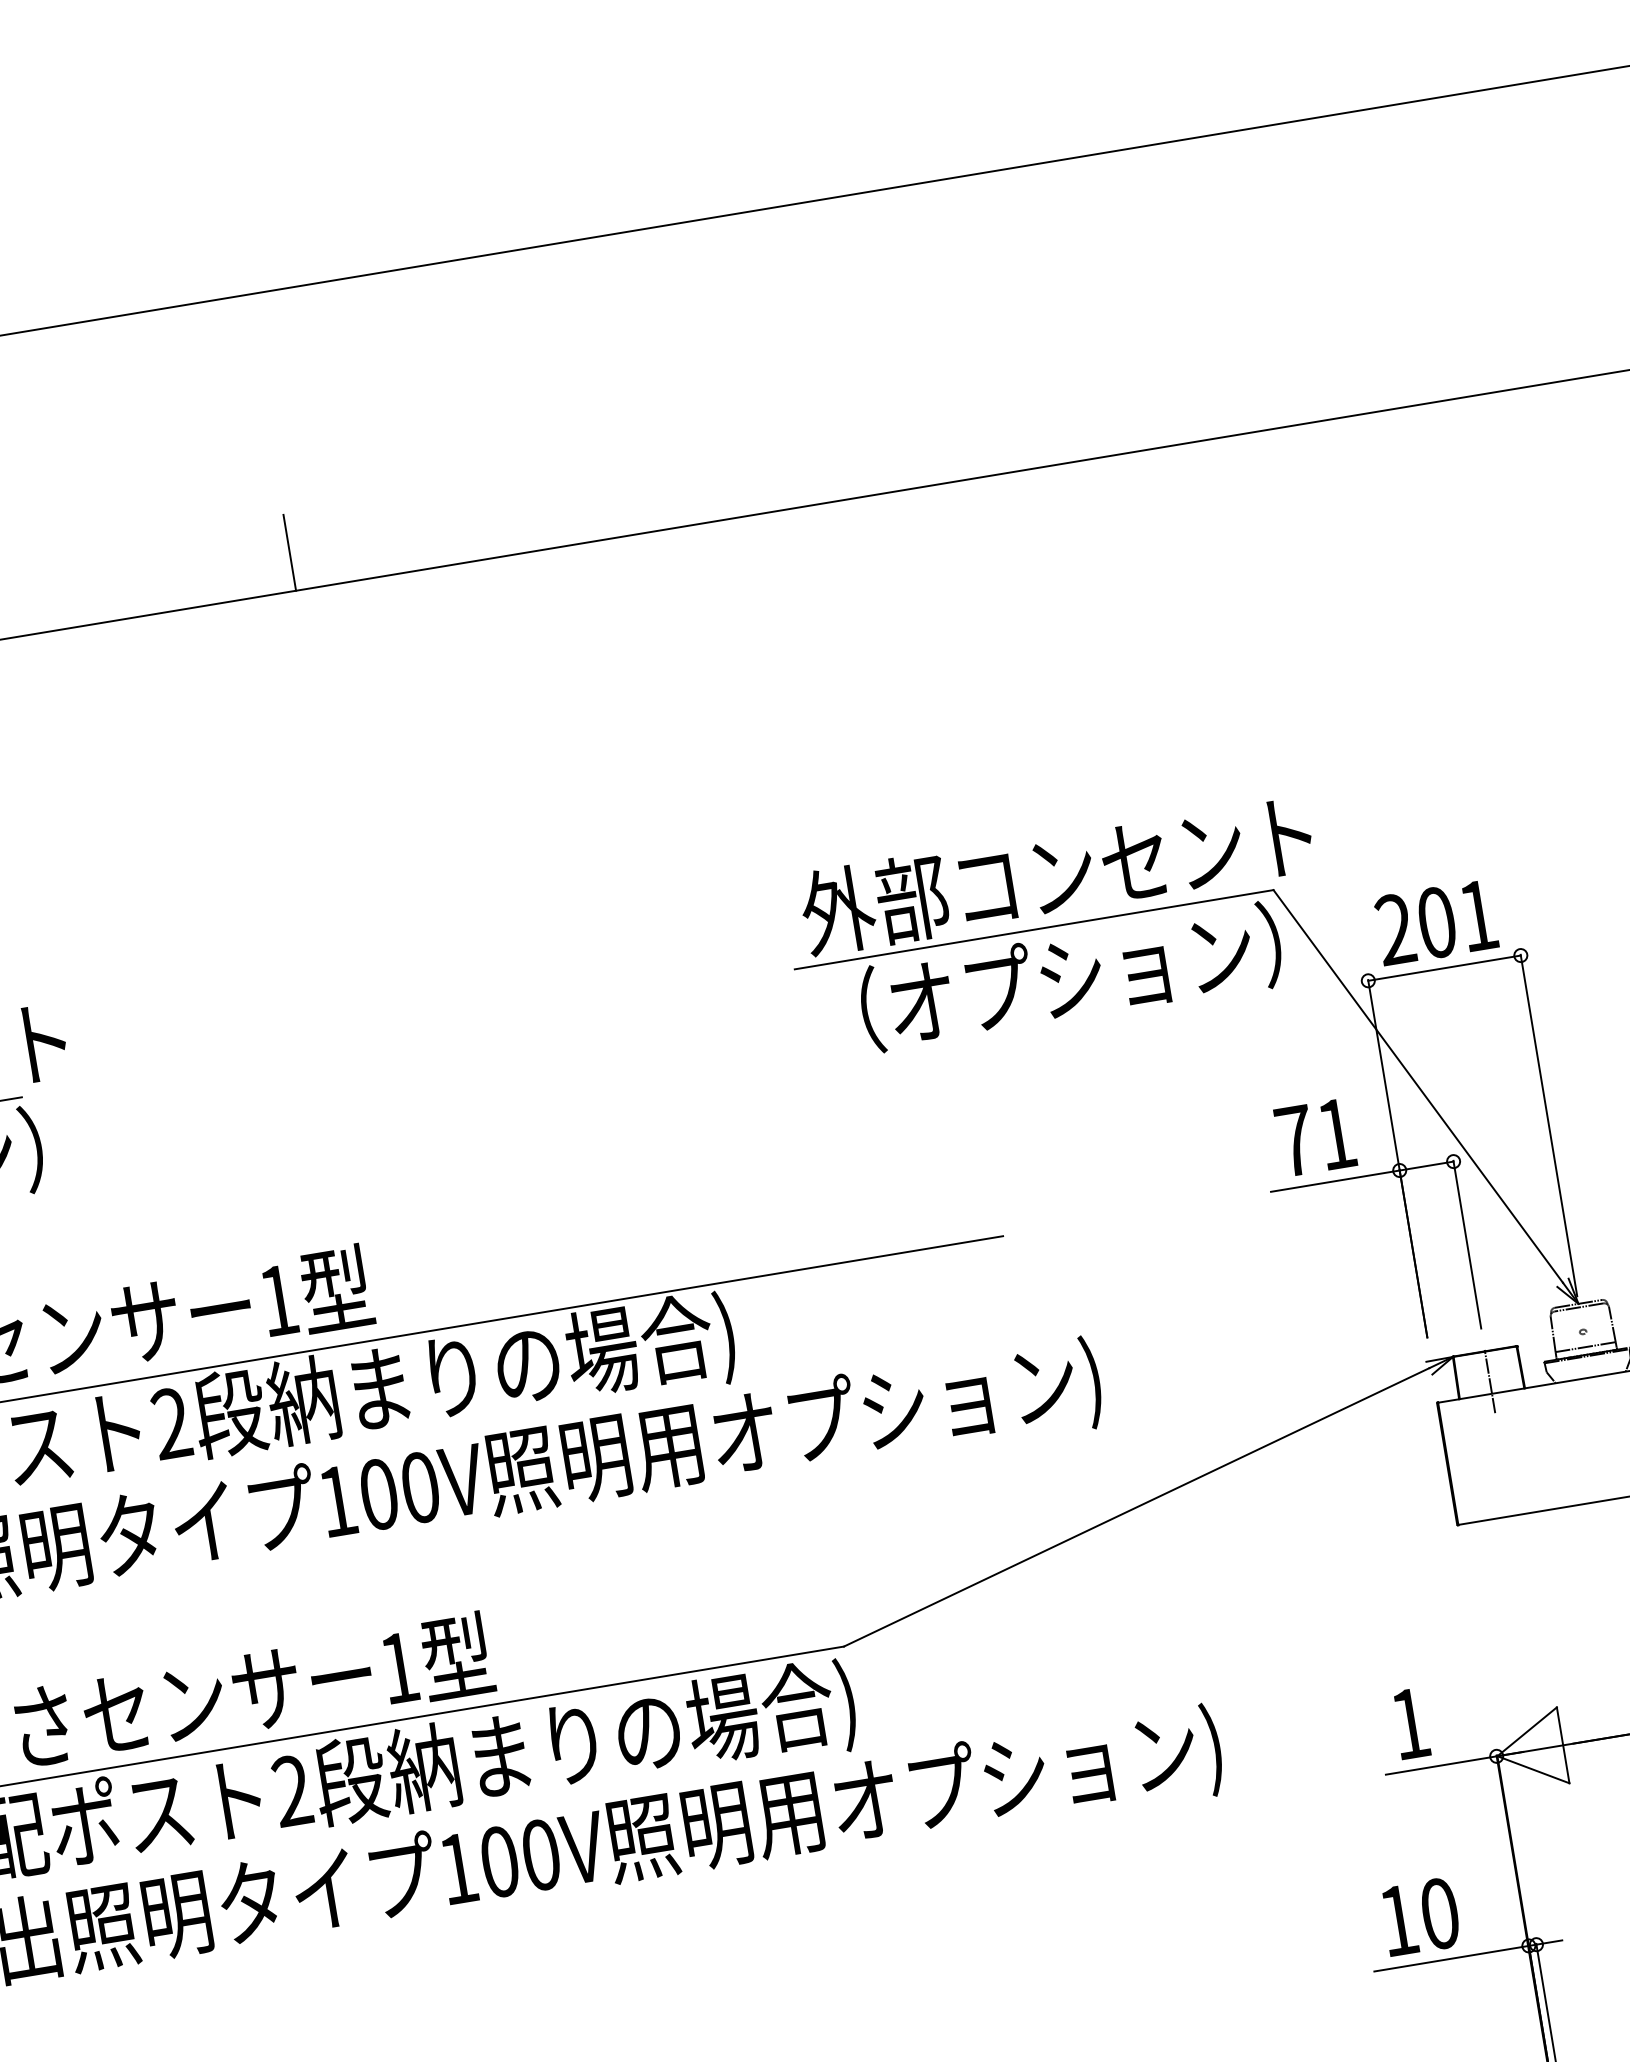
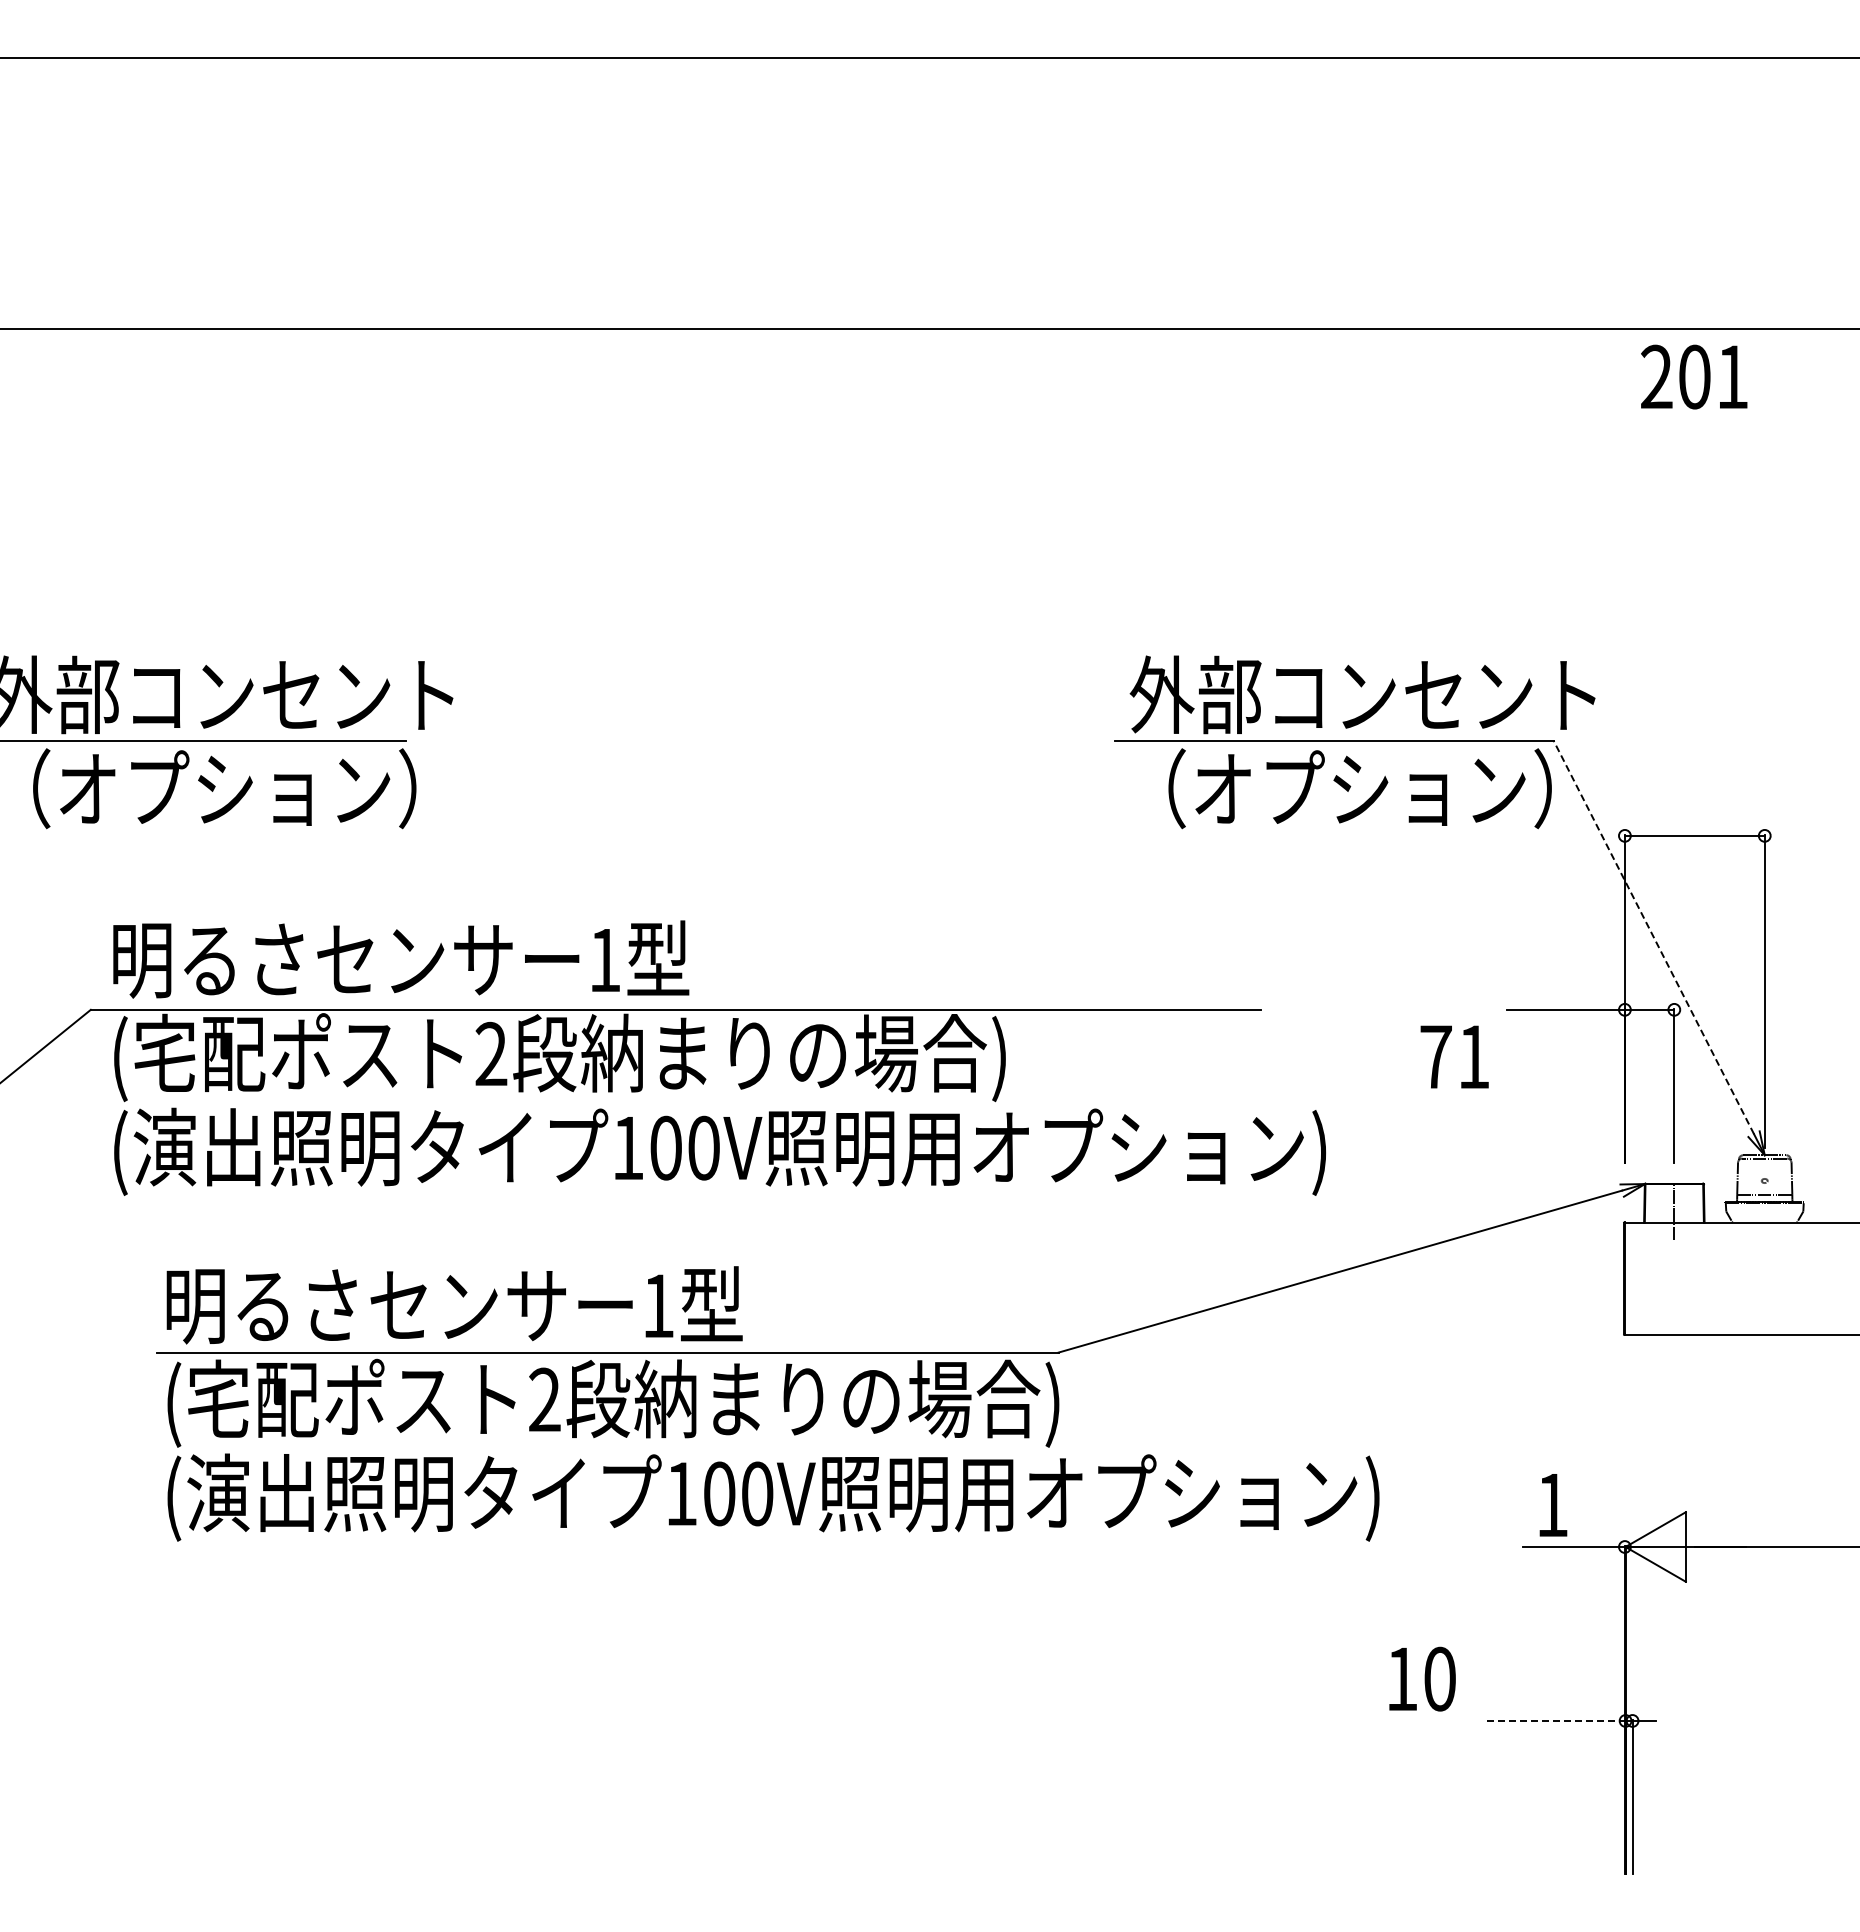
line: (289, 552) -> (725, 294), removed
text: (1436, 922) -> (1694, 376), moved
line: (1417, 1086) -> (1653, 937), solid -> dashed
text: (1315, 1137) -> (1454, 1056), moved
text: (1420, 1916) -> (1422, 1678), moved
line: (1451, 1958) -> (1554, 1720), solid -> dashed

